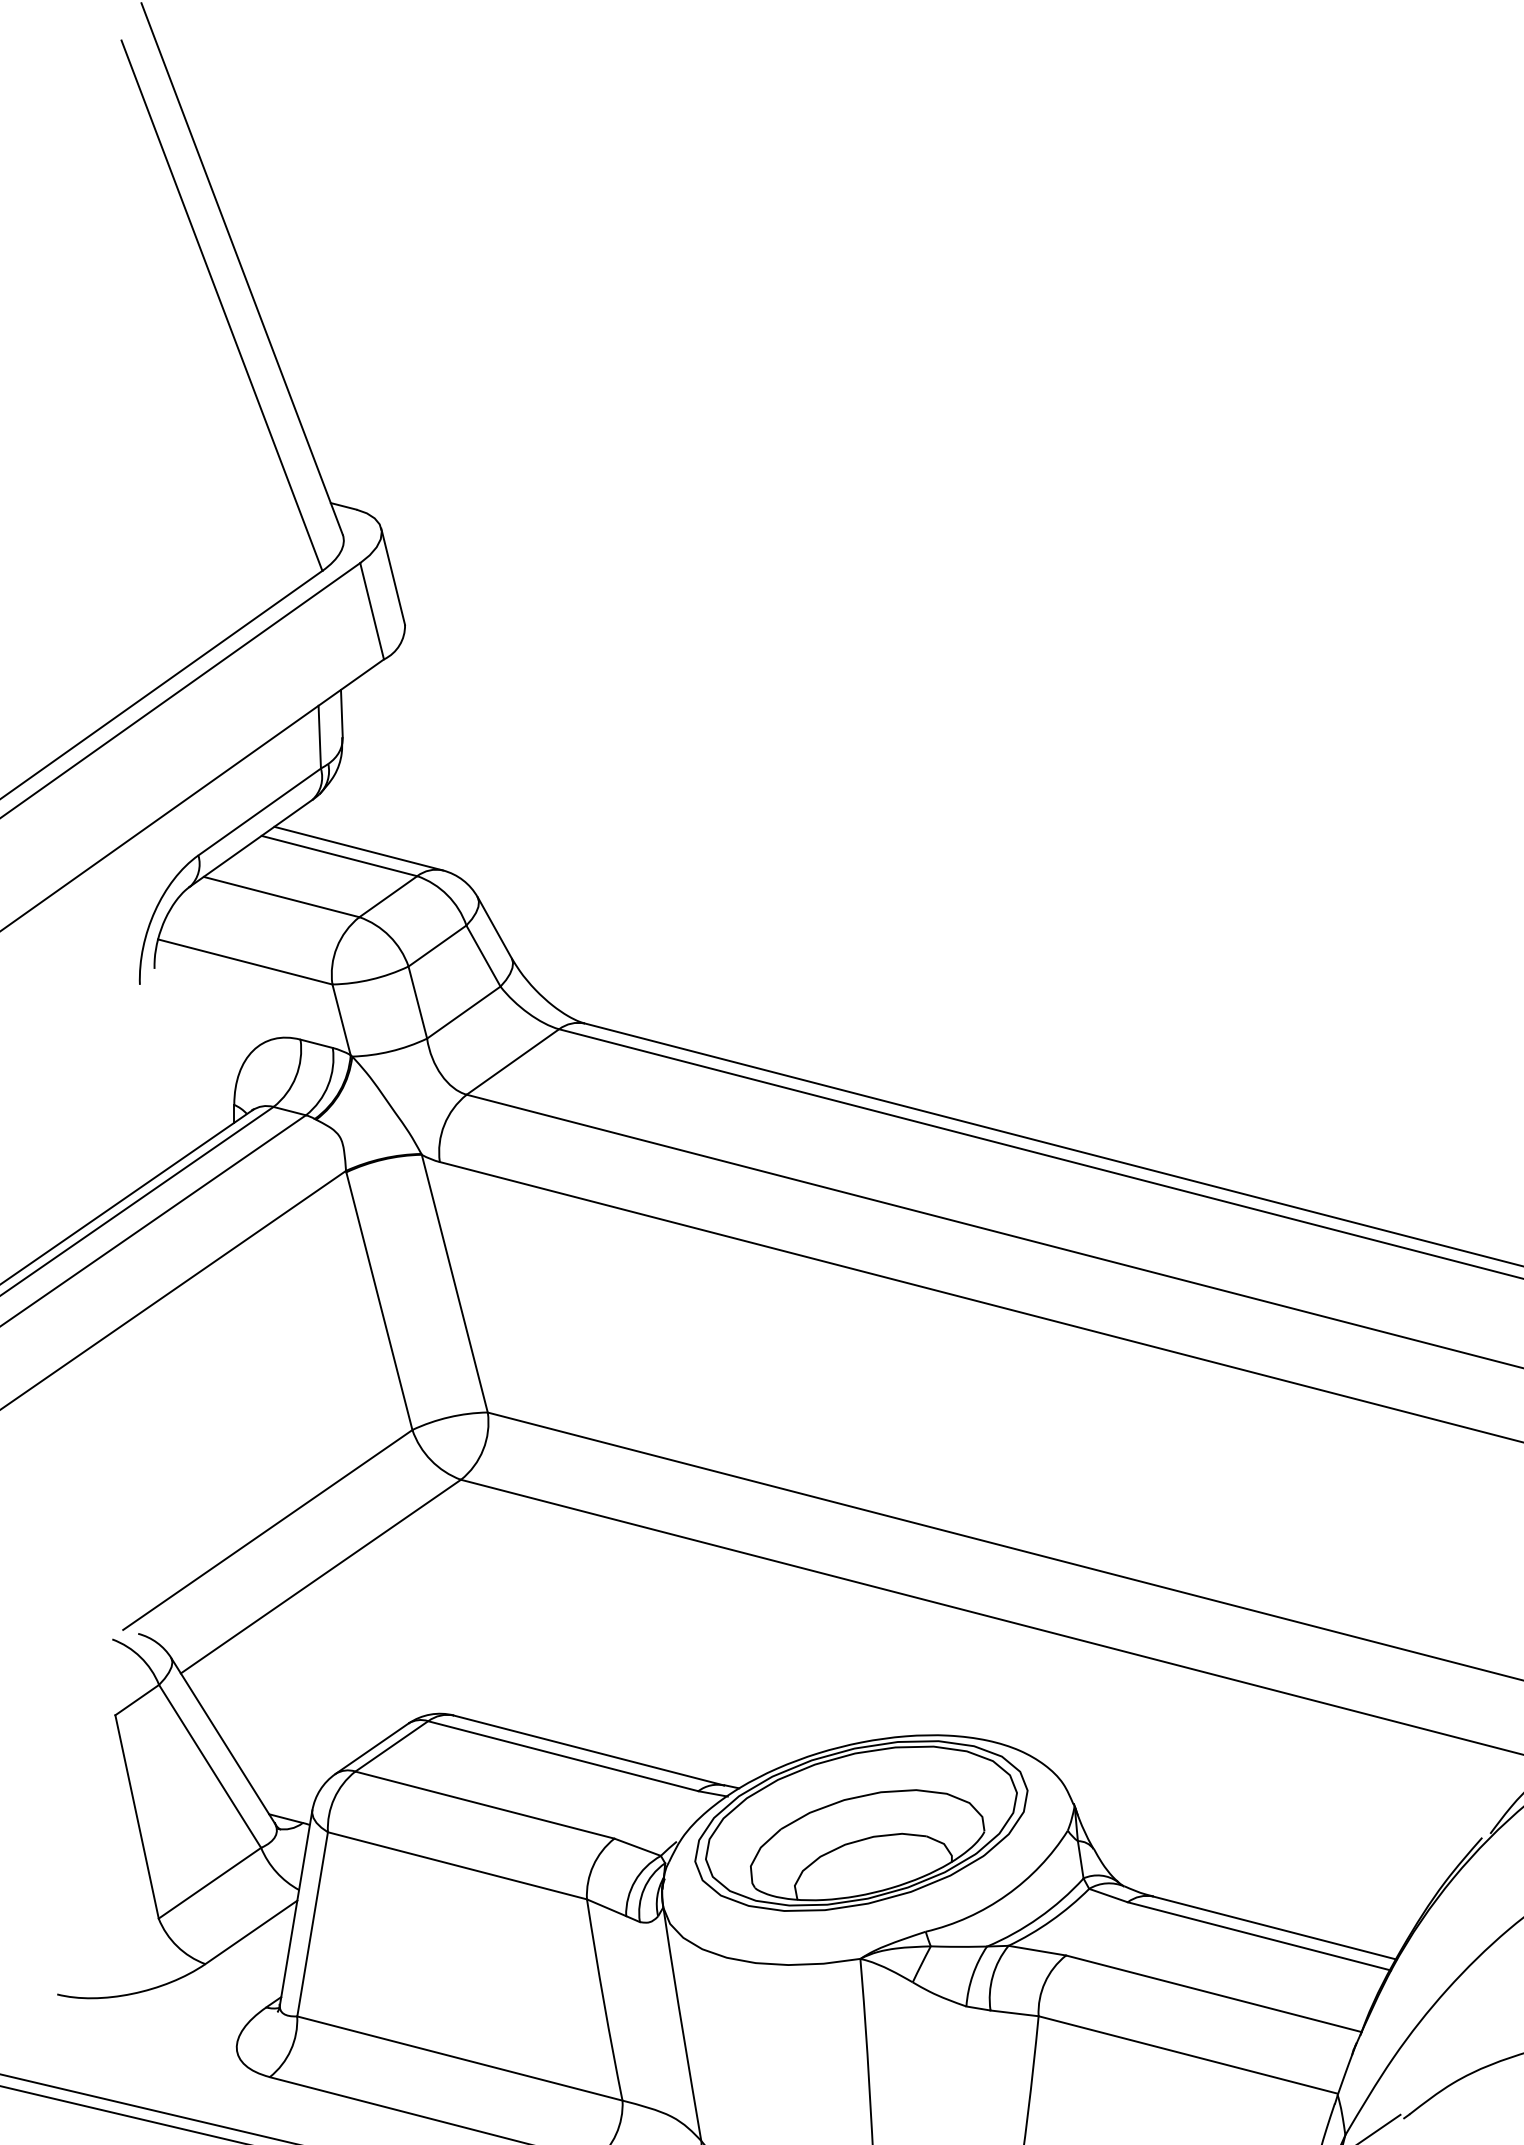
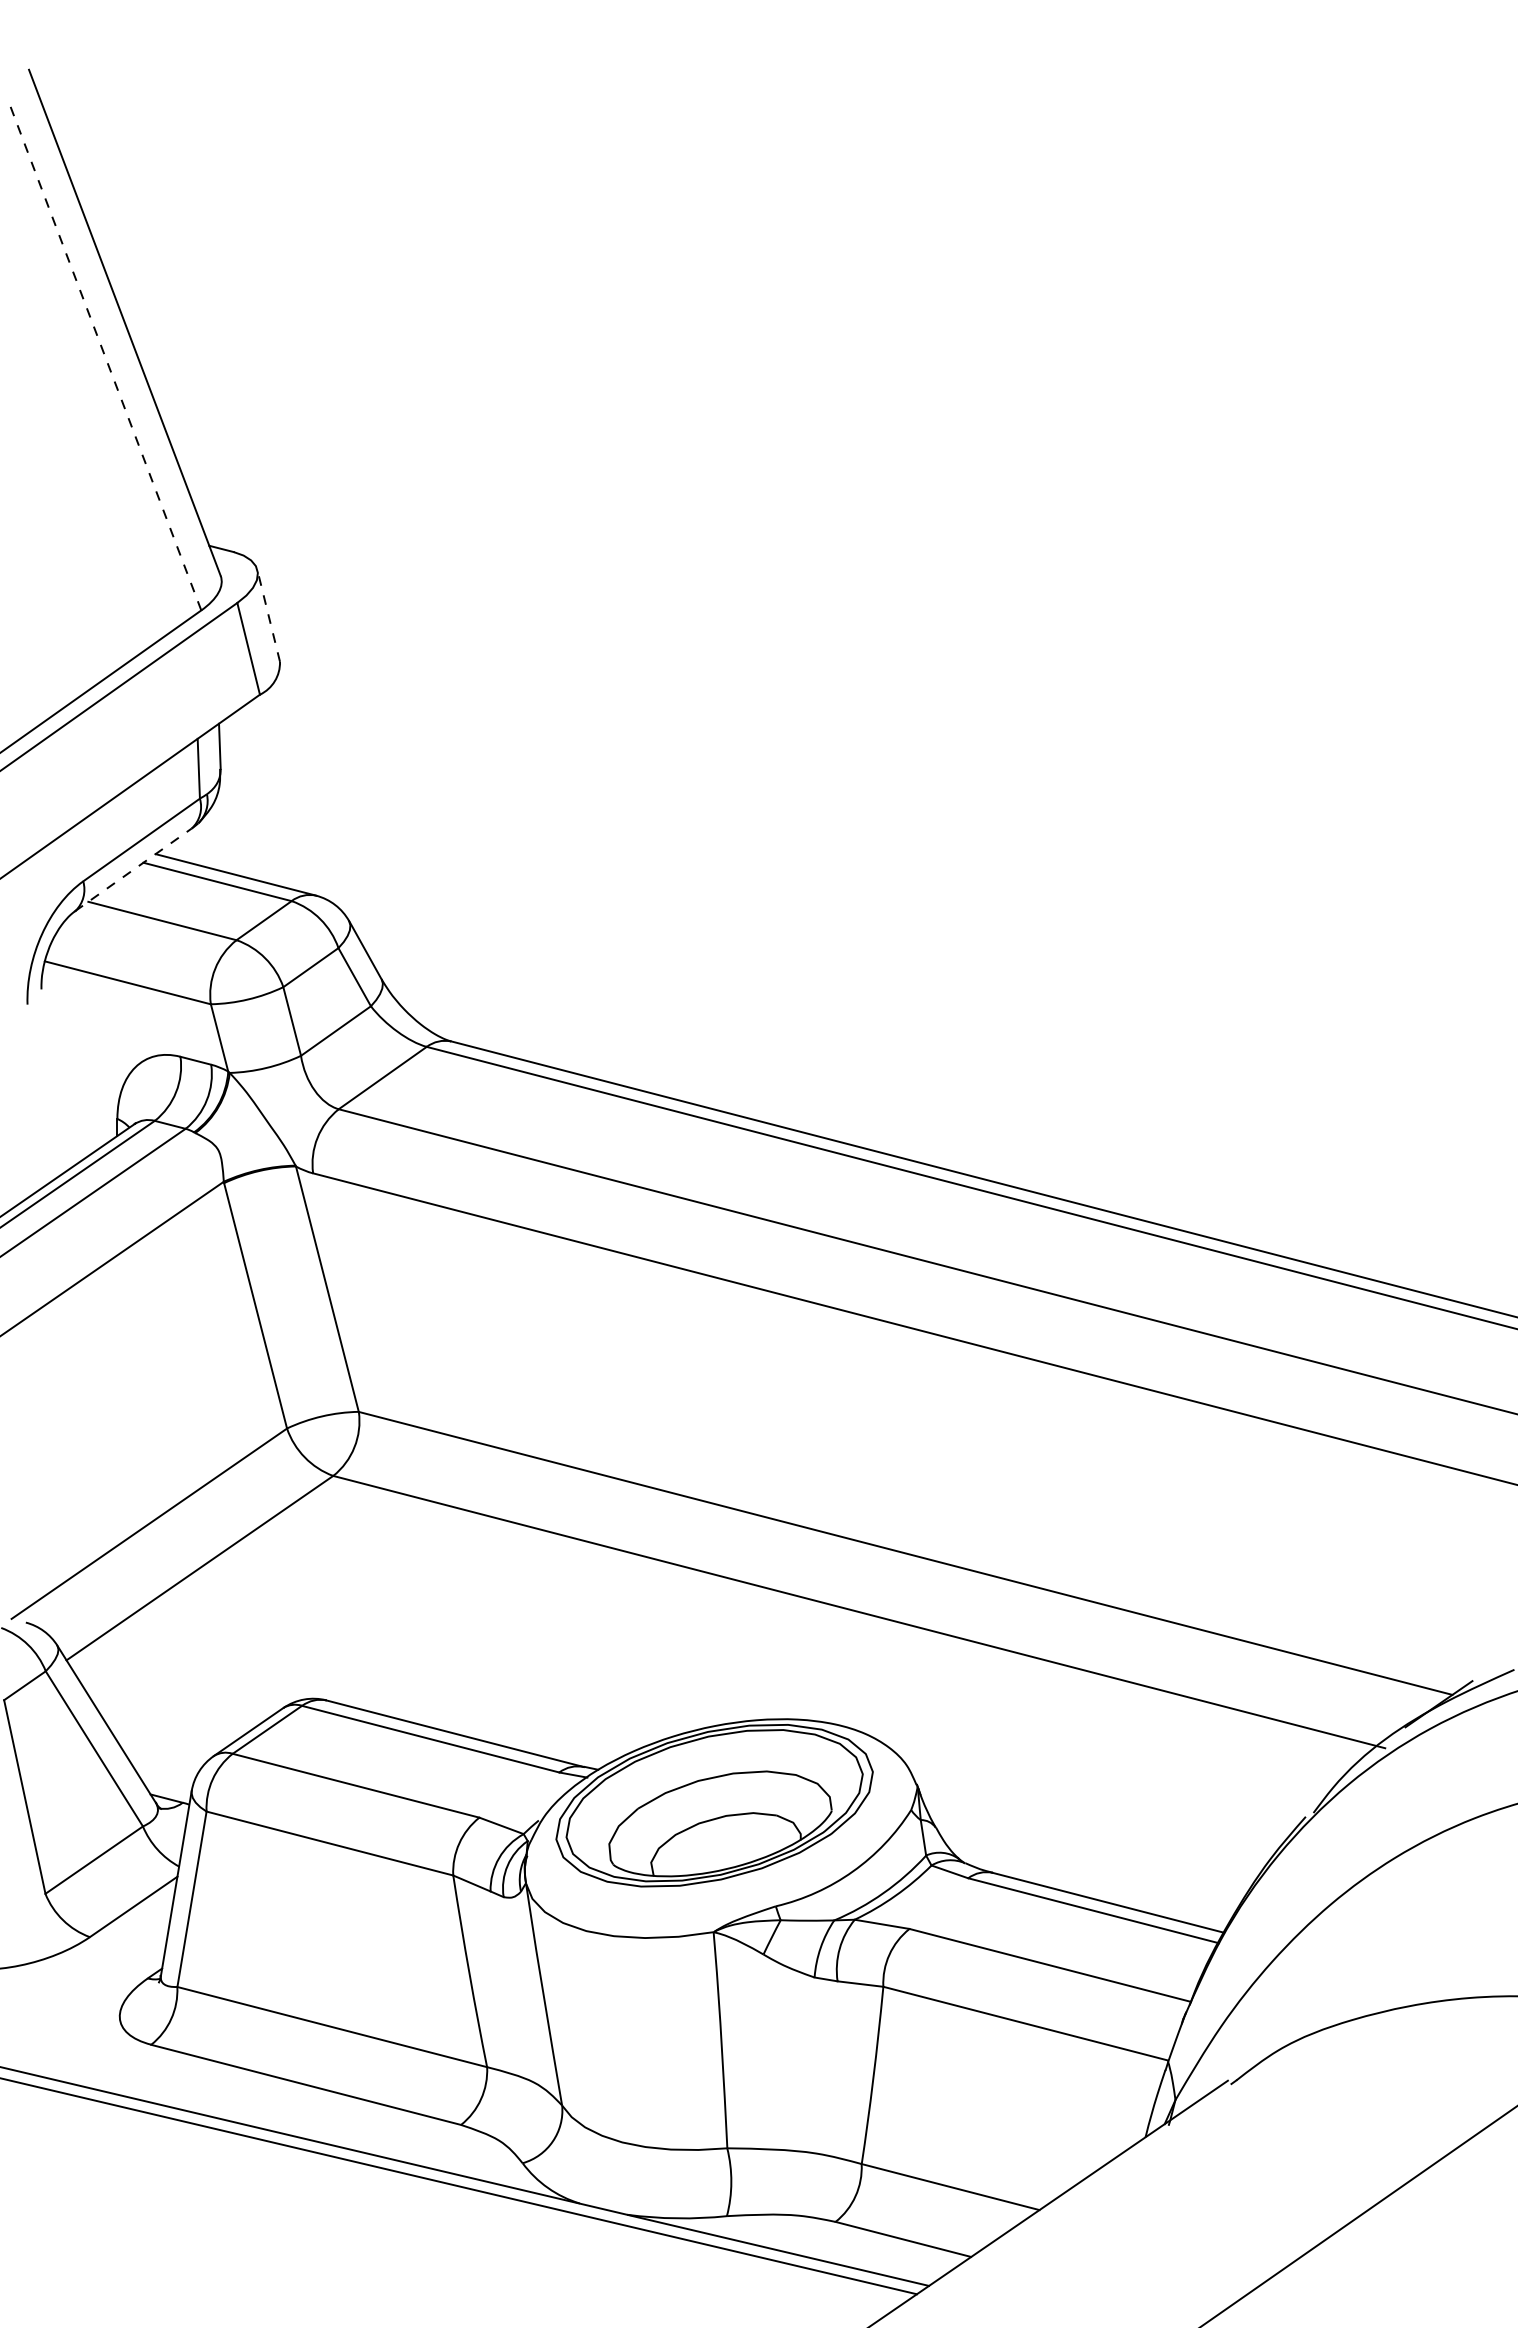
line: (221, 305) -> (105, 357), solid -> dashed
line: (392, 576) -> (268, 615), solid -> dashed
line: (251, 842) -> (133, 869), solid -> dashed

